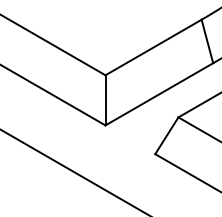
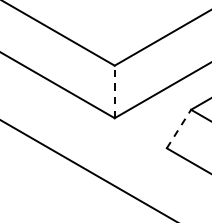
line: (105, 99) -> (114, 91), solid -> dashed
line: (166, 135) -> (178, 128), solid -> dashed

